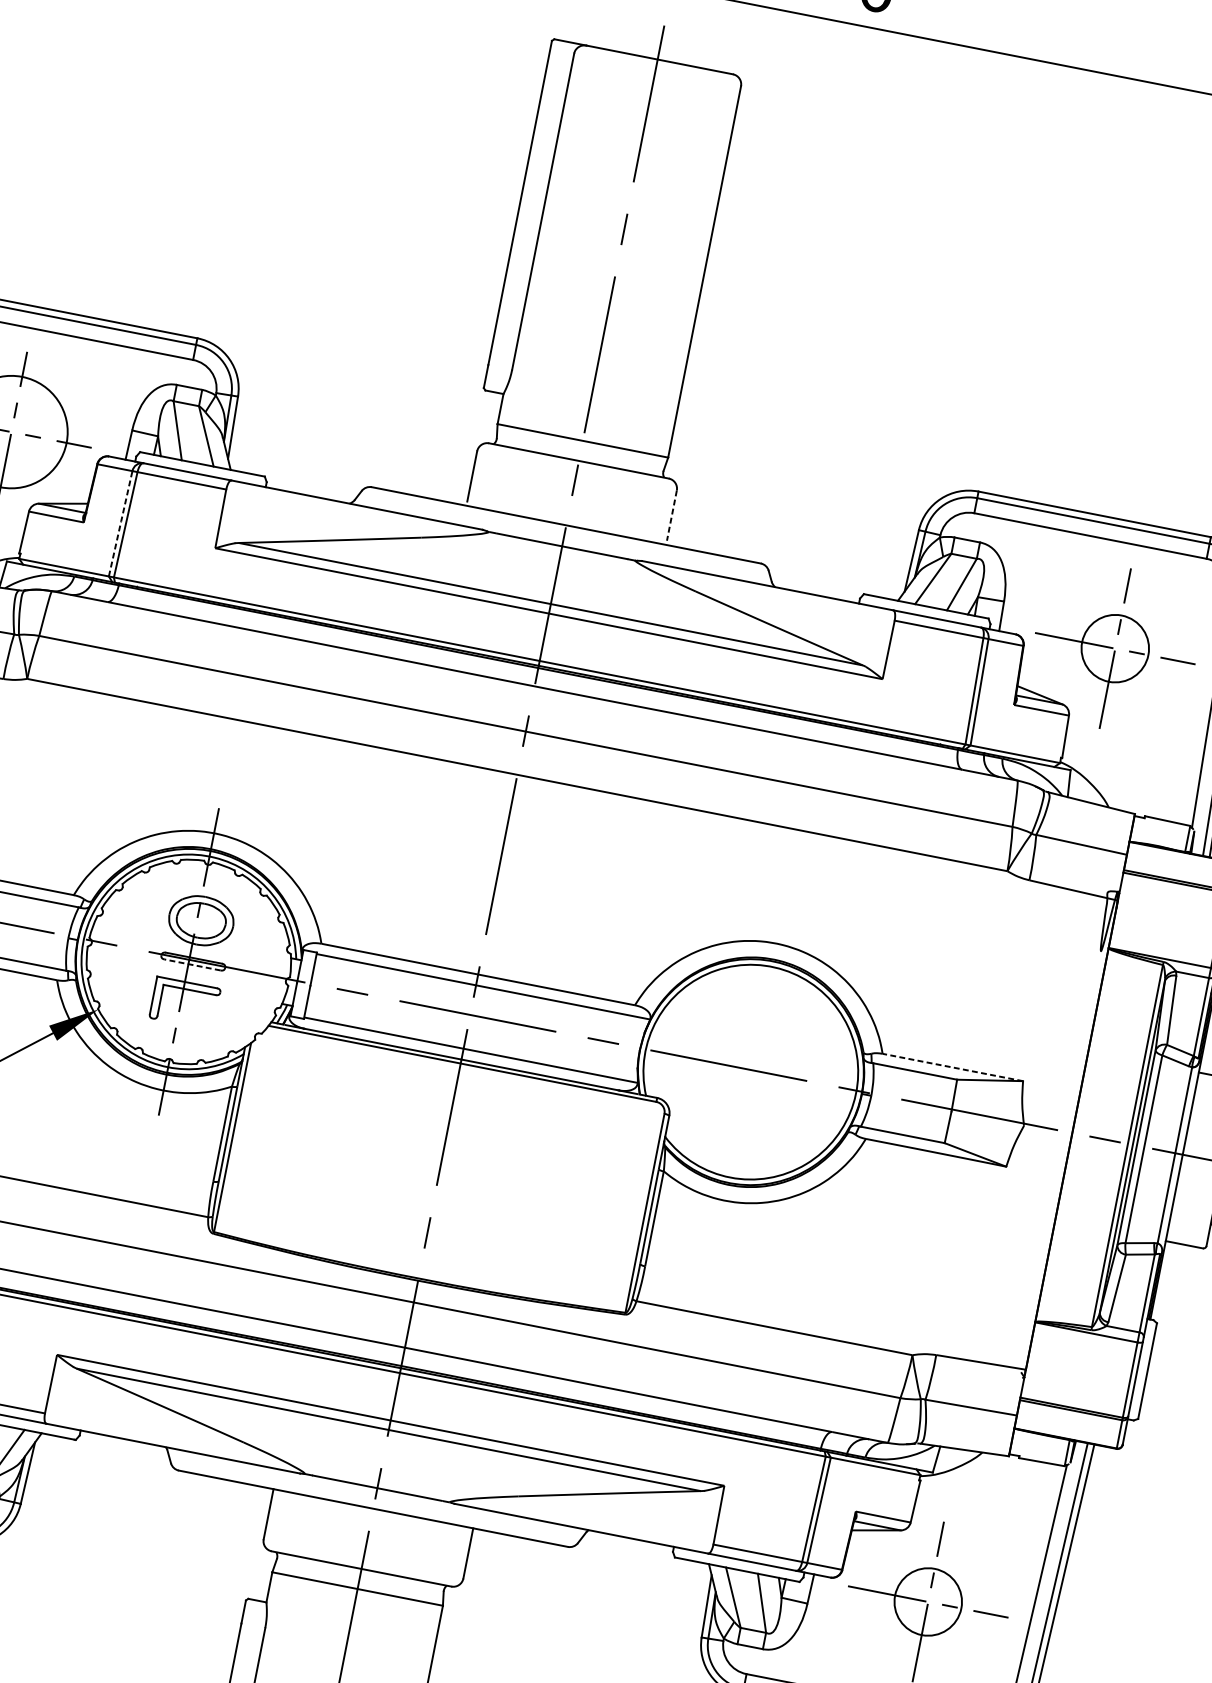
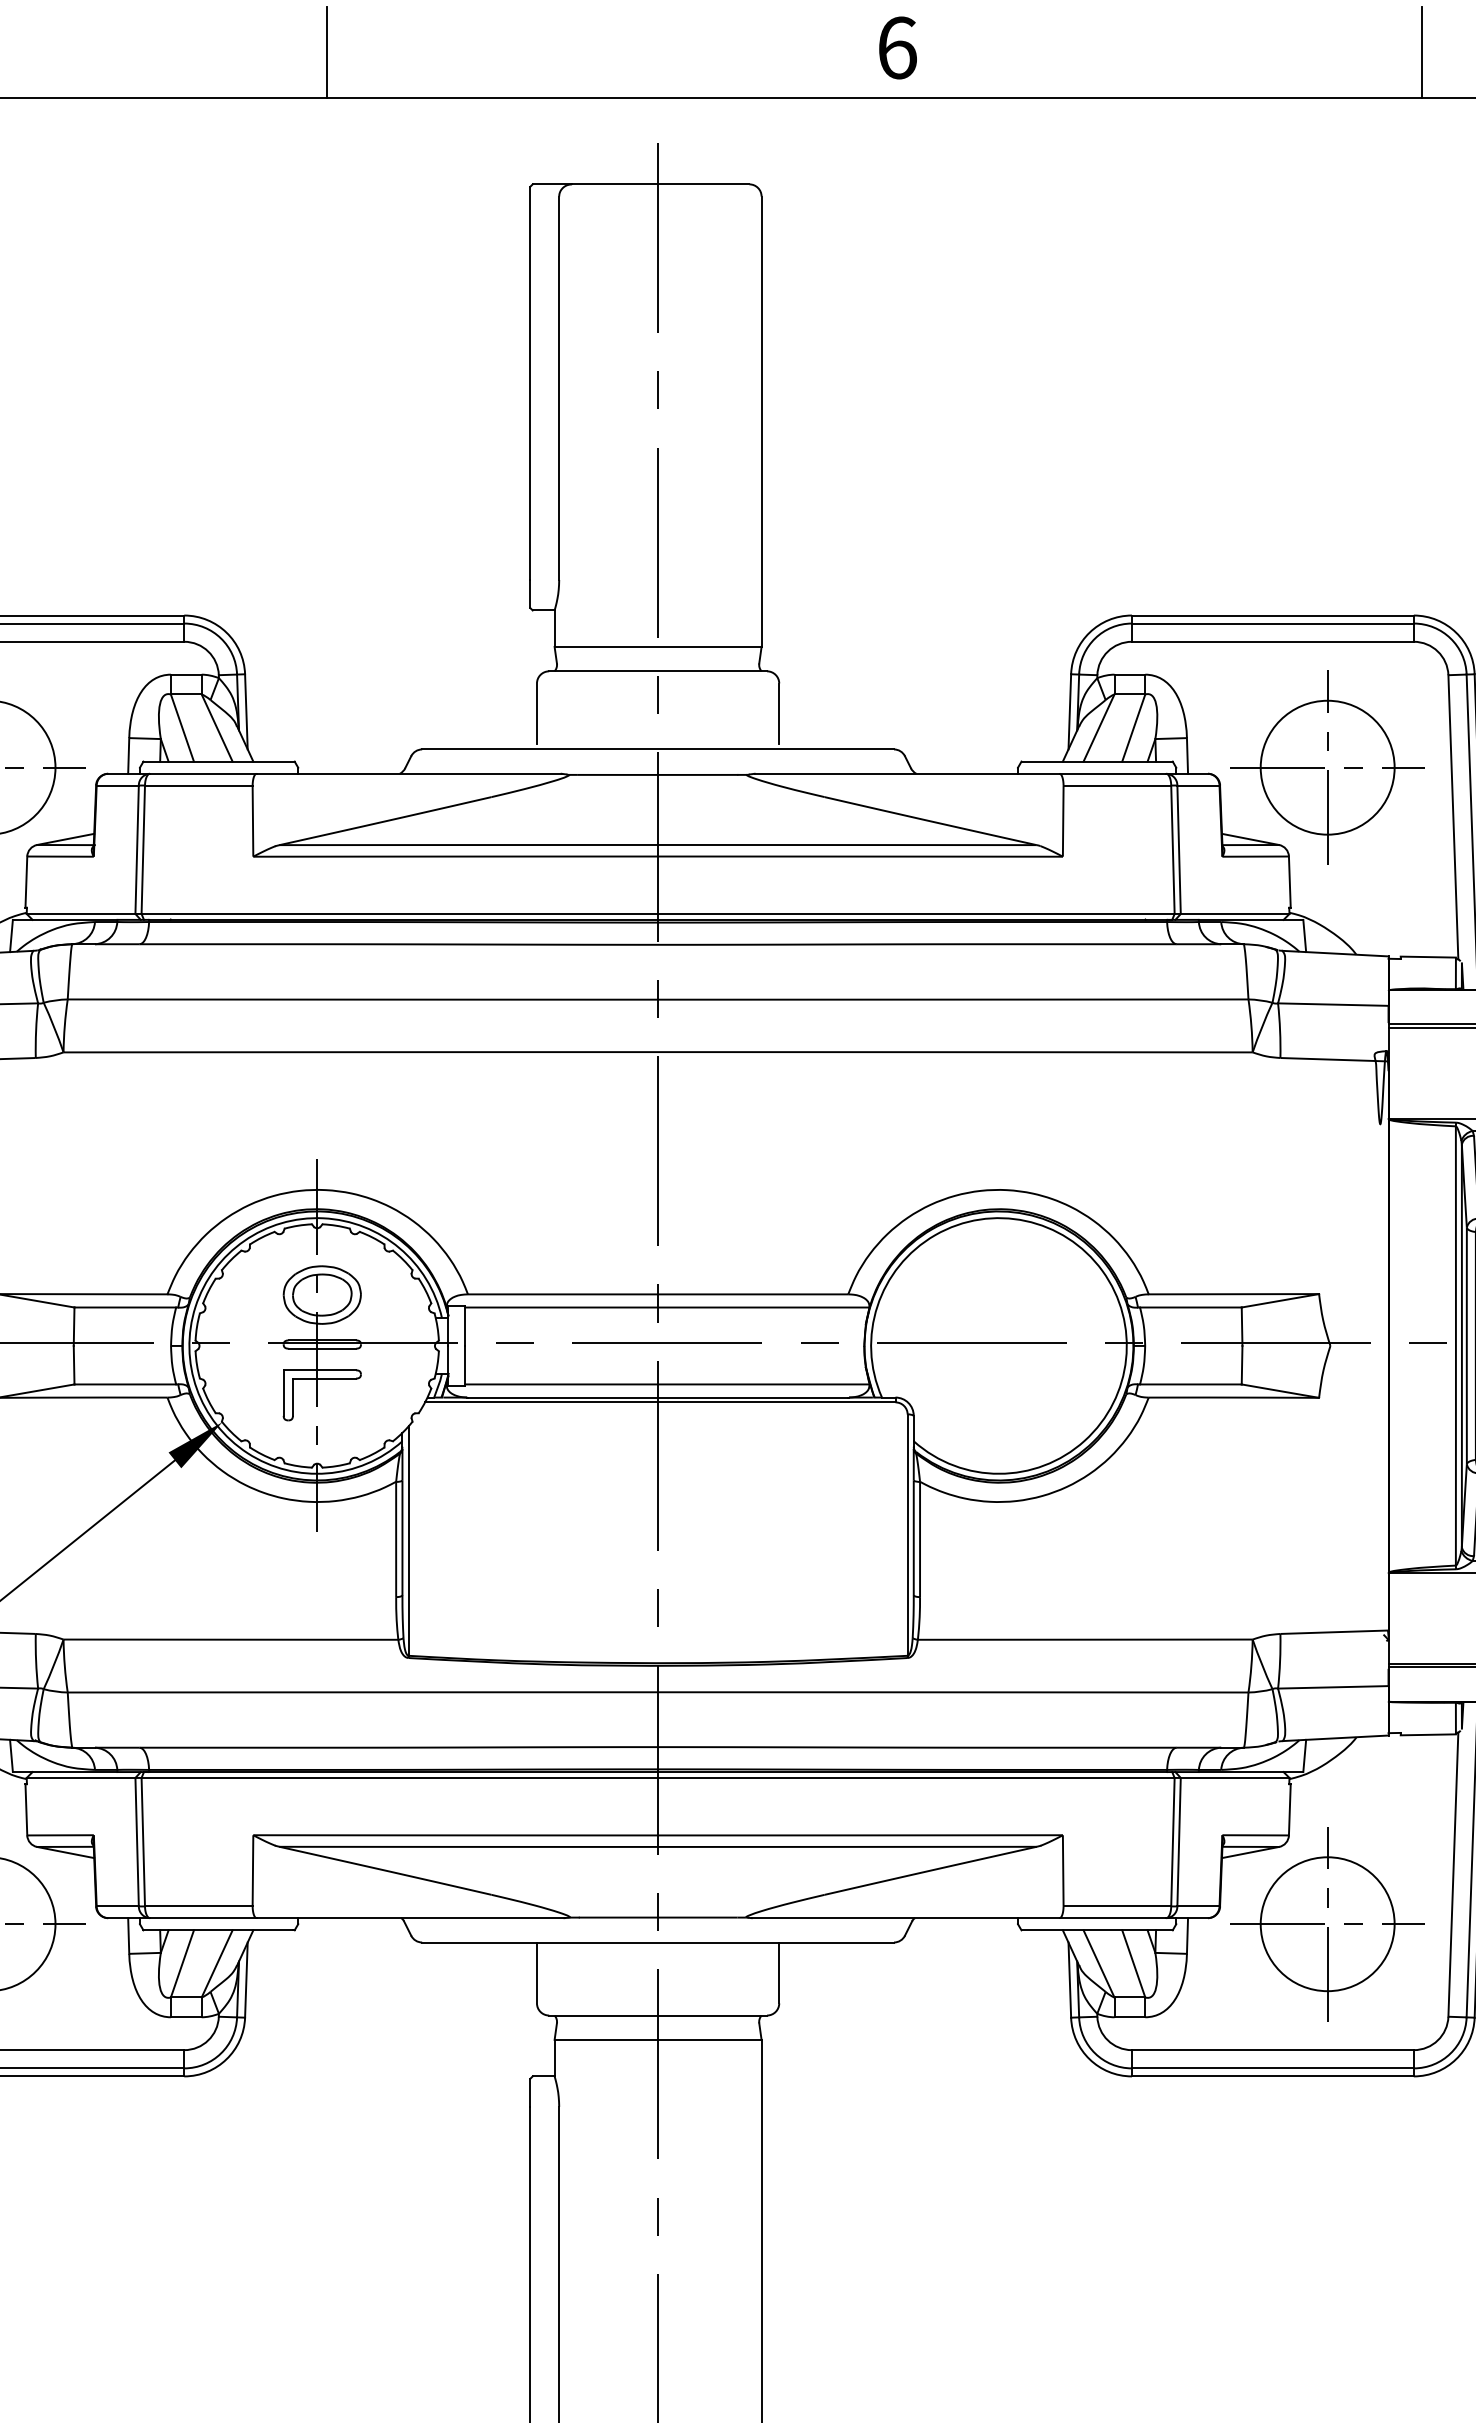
line: (672, 516) -> (779, 714), dashed -> solid
line: (121, 522) -> (137, 848), dashed -> solid
circle: (1115, 648) -> (1327, 767), size x1.67
line: (192, 964) -> (322, 1348), dashed -> solid
line: (952, 1067) -> (1233, 1294), dashed -> solid
circle: (928, 1602) -> (1327, 1924), size x1.67

